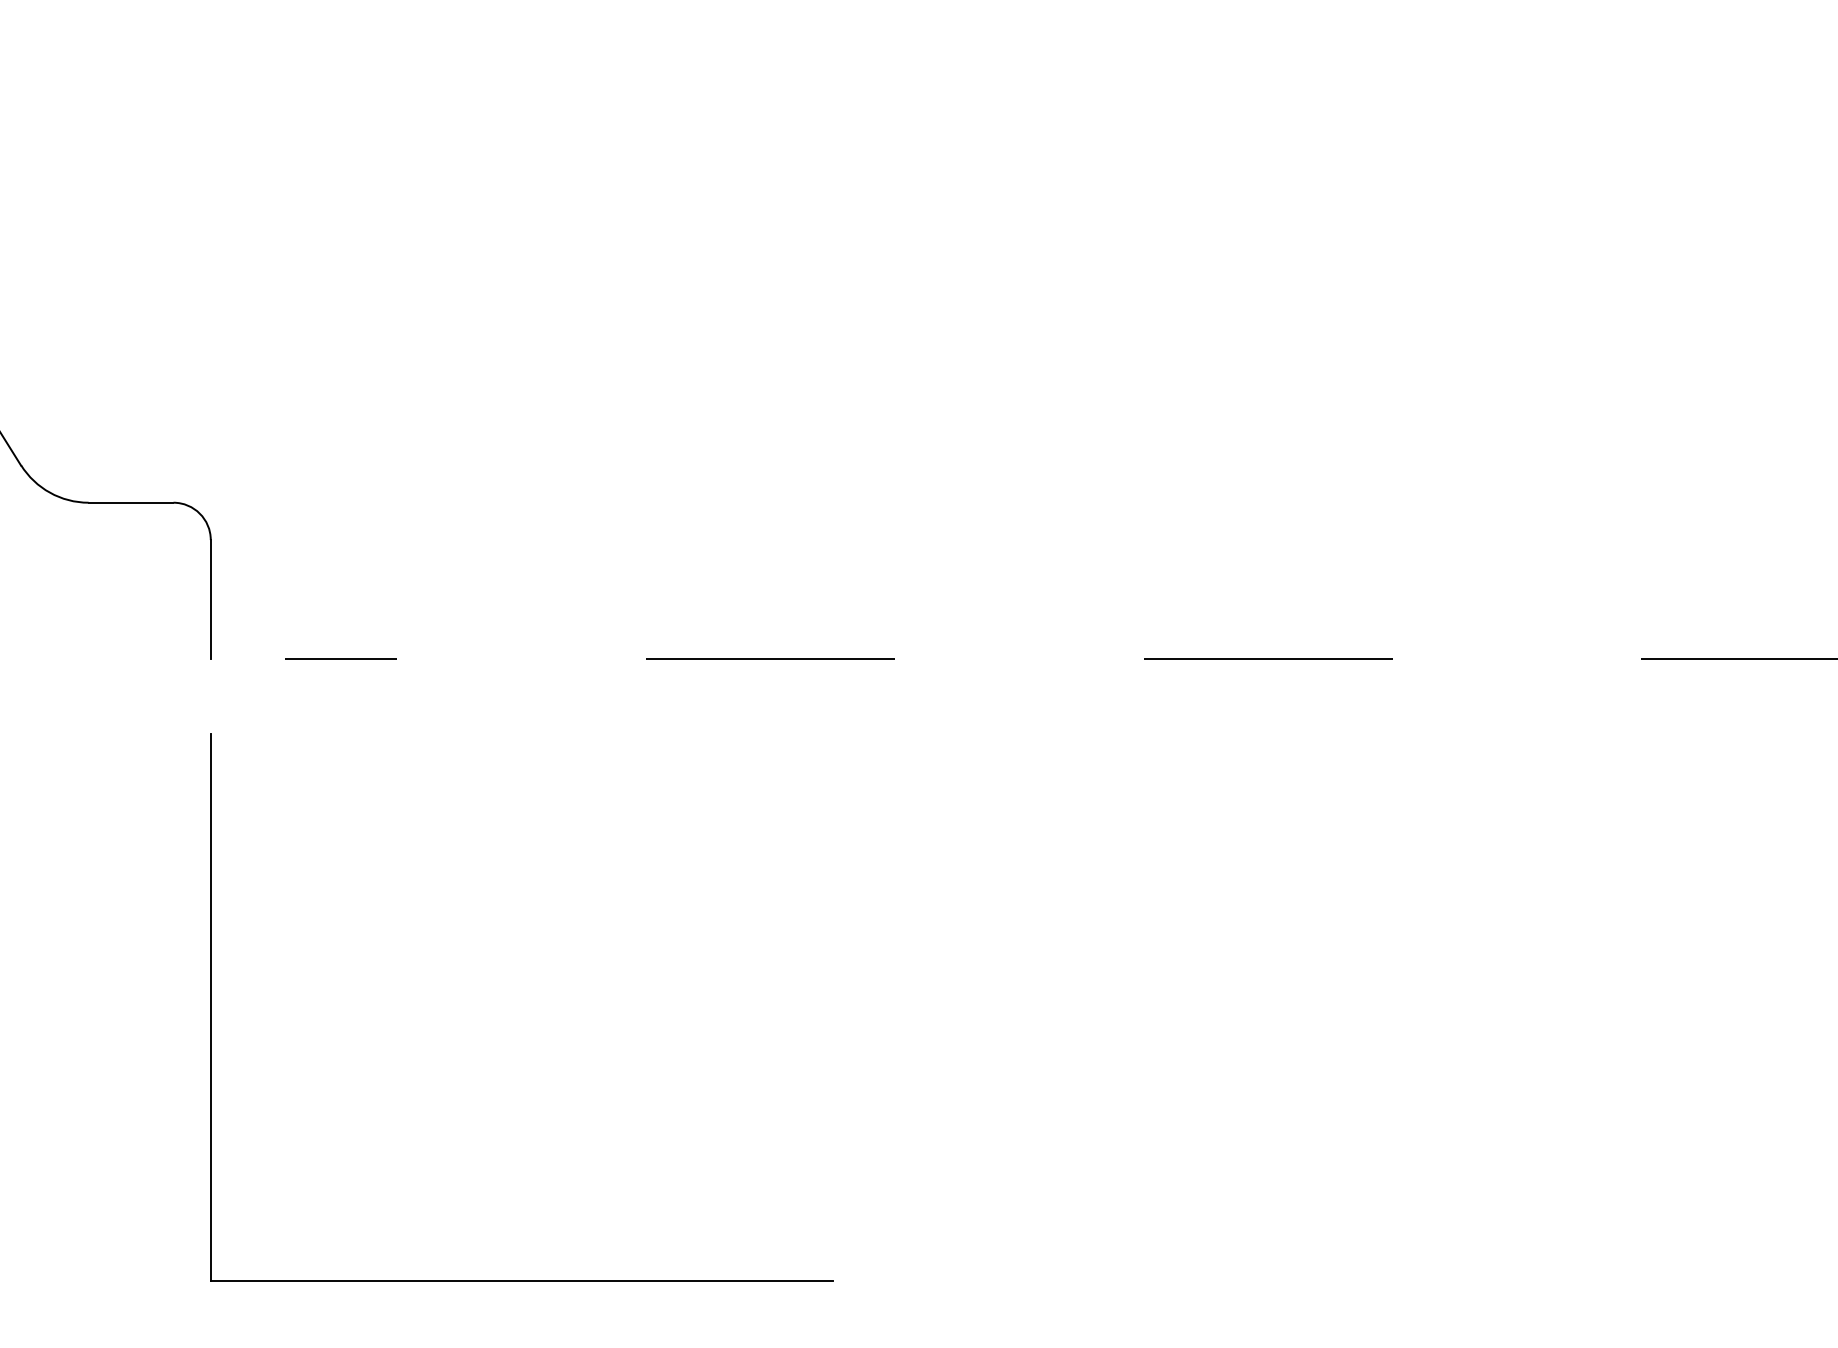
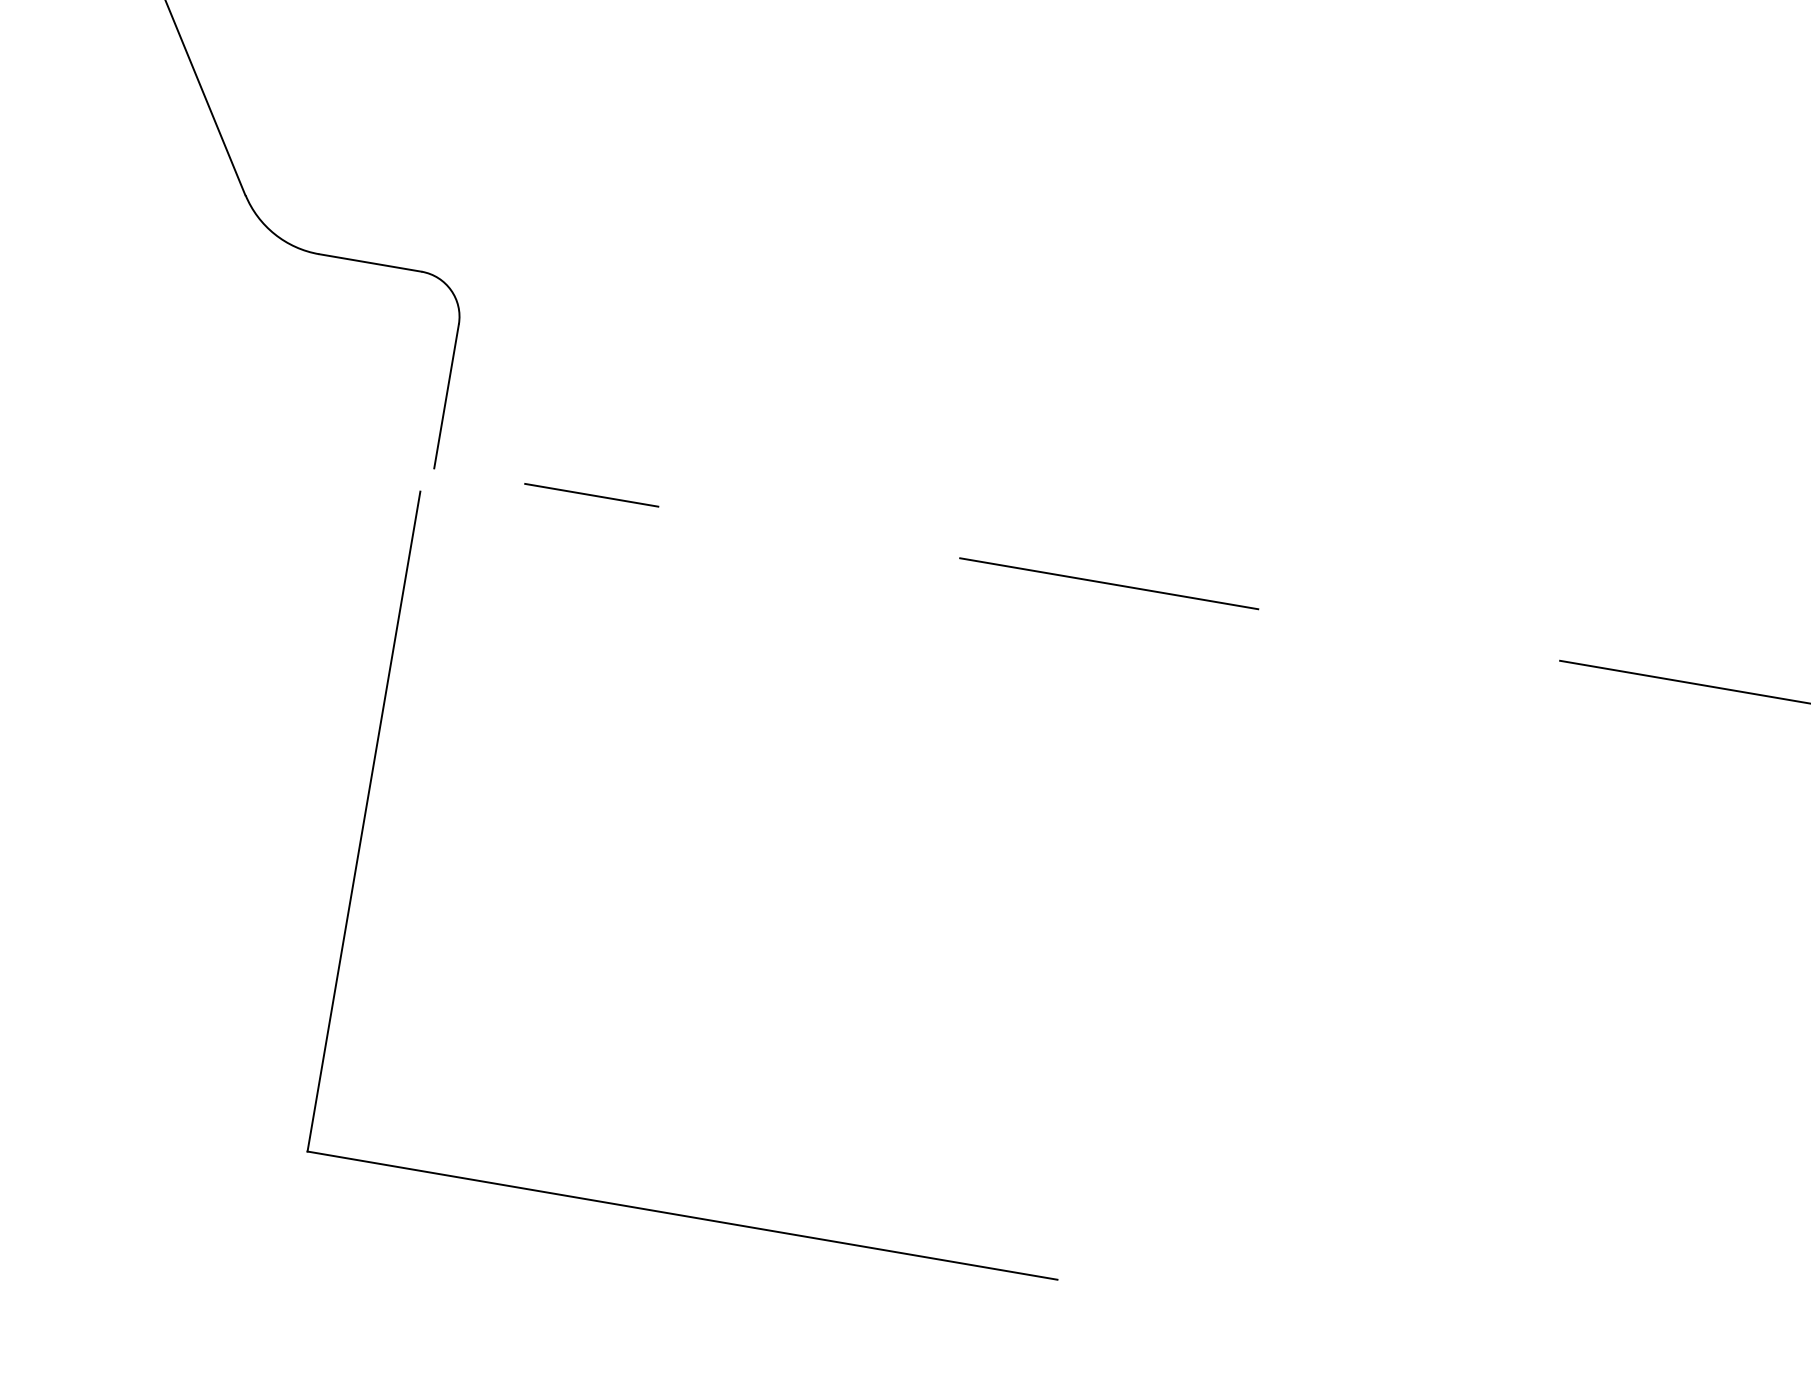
part: (521, 1280) -> (682, 1214), moved

